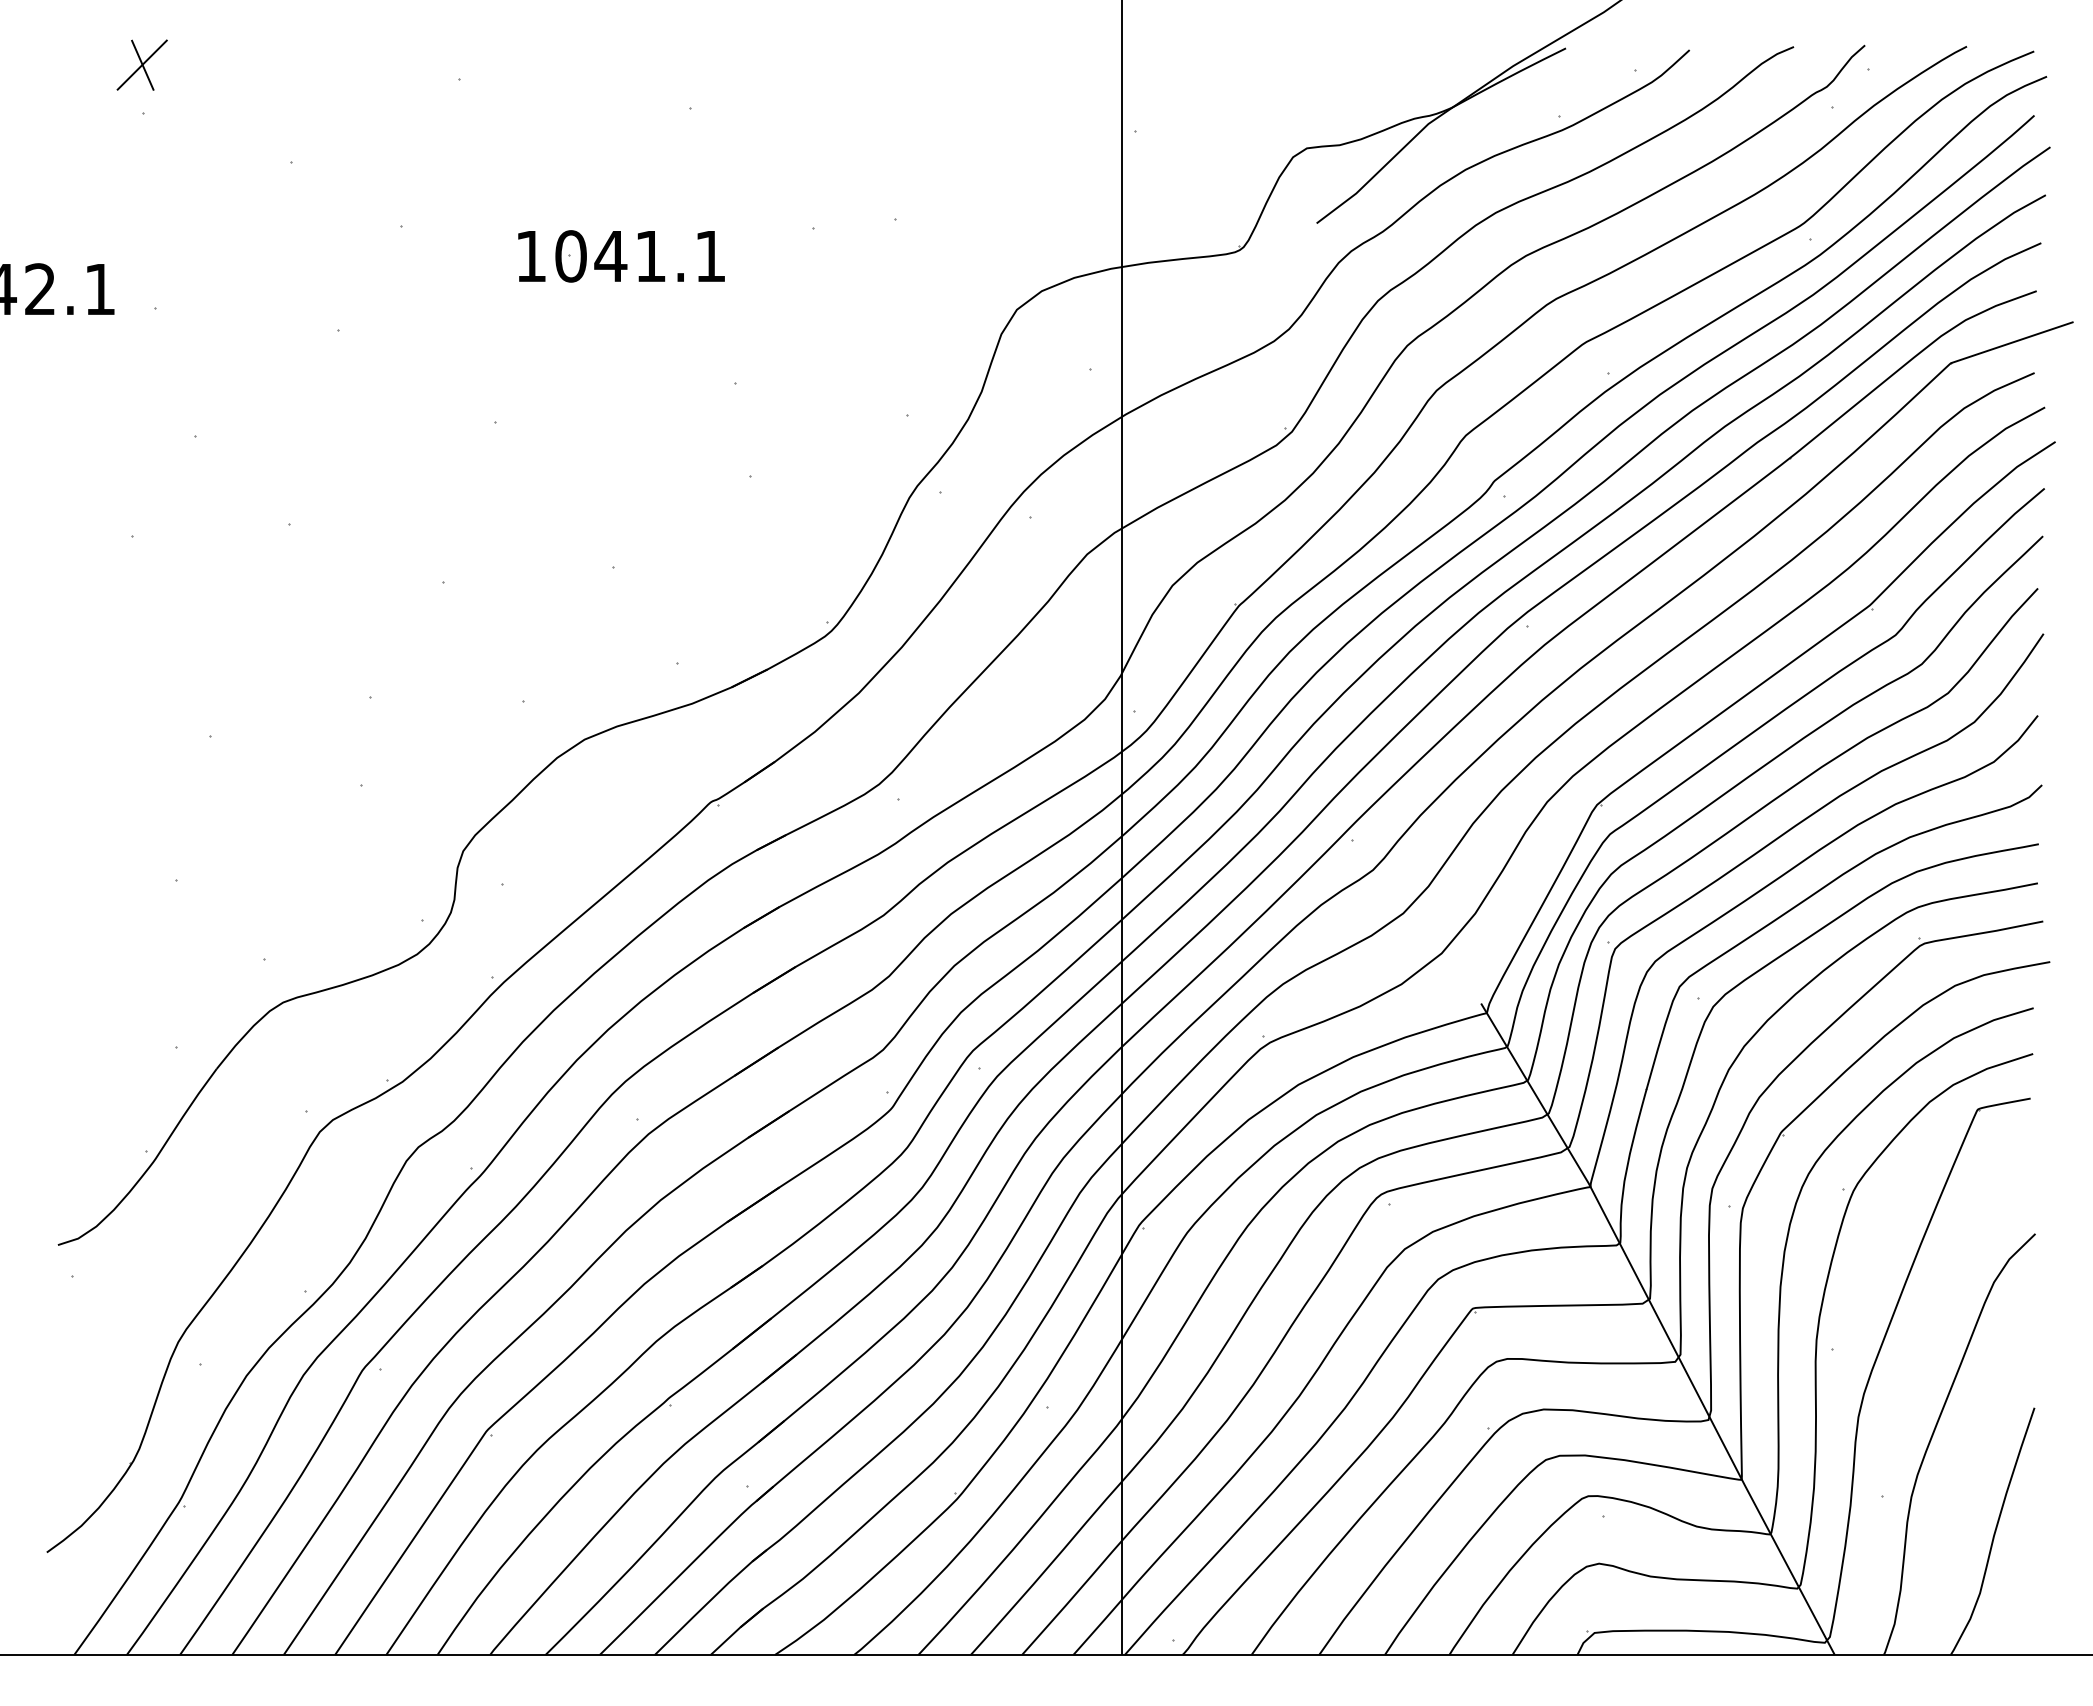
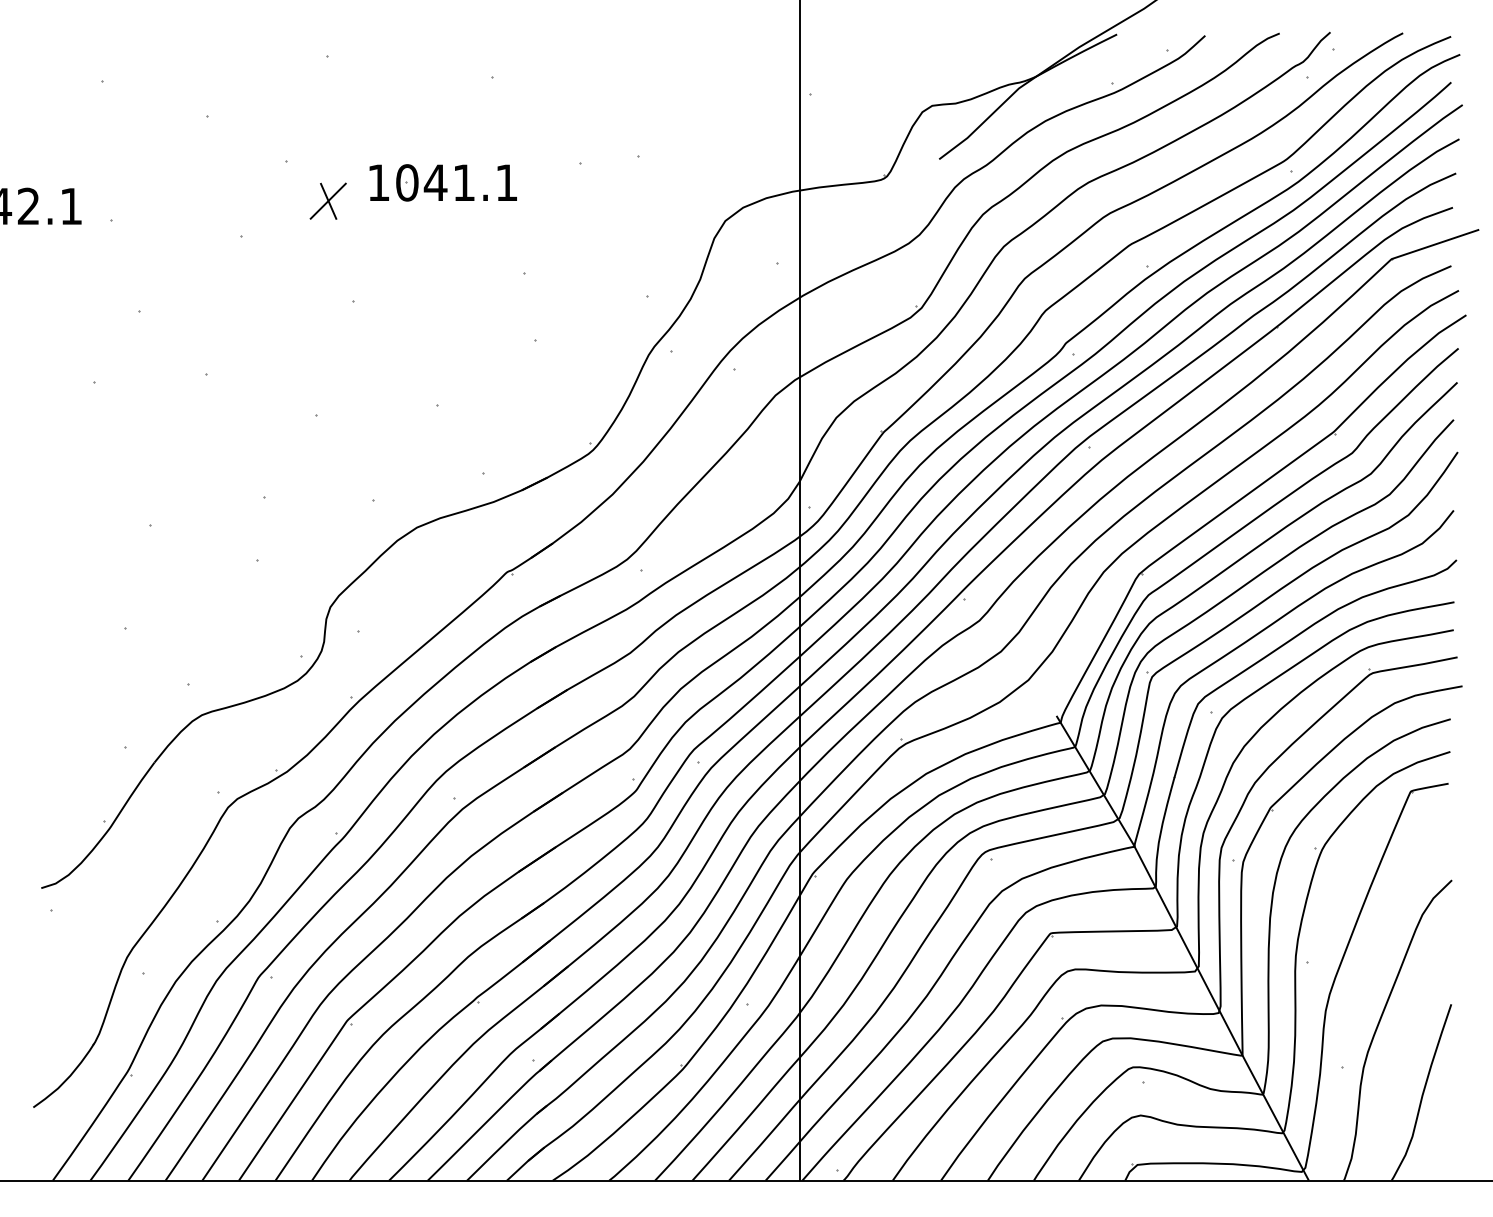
part: (141, 64) -> (327, 200), moved

